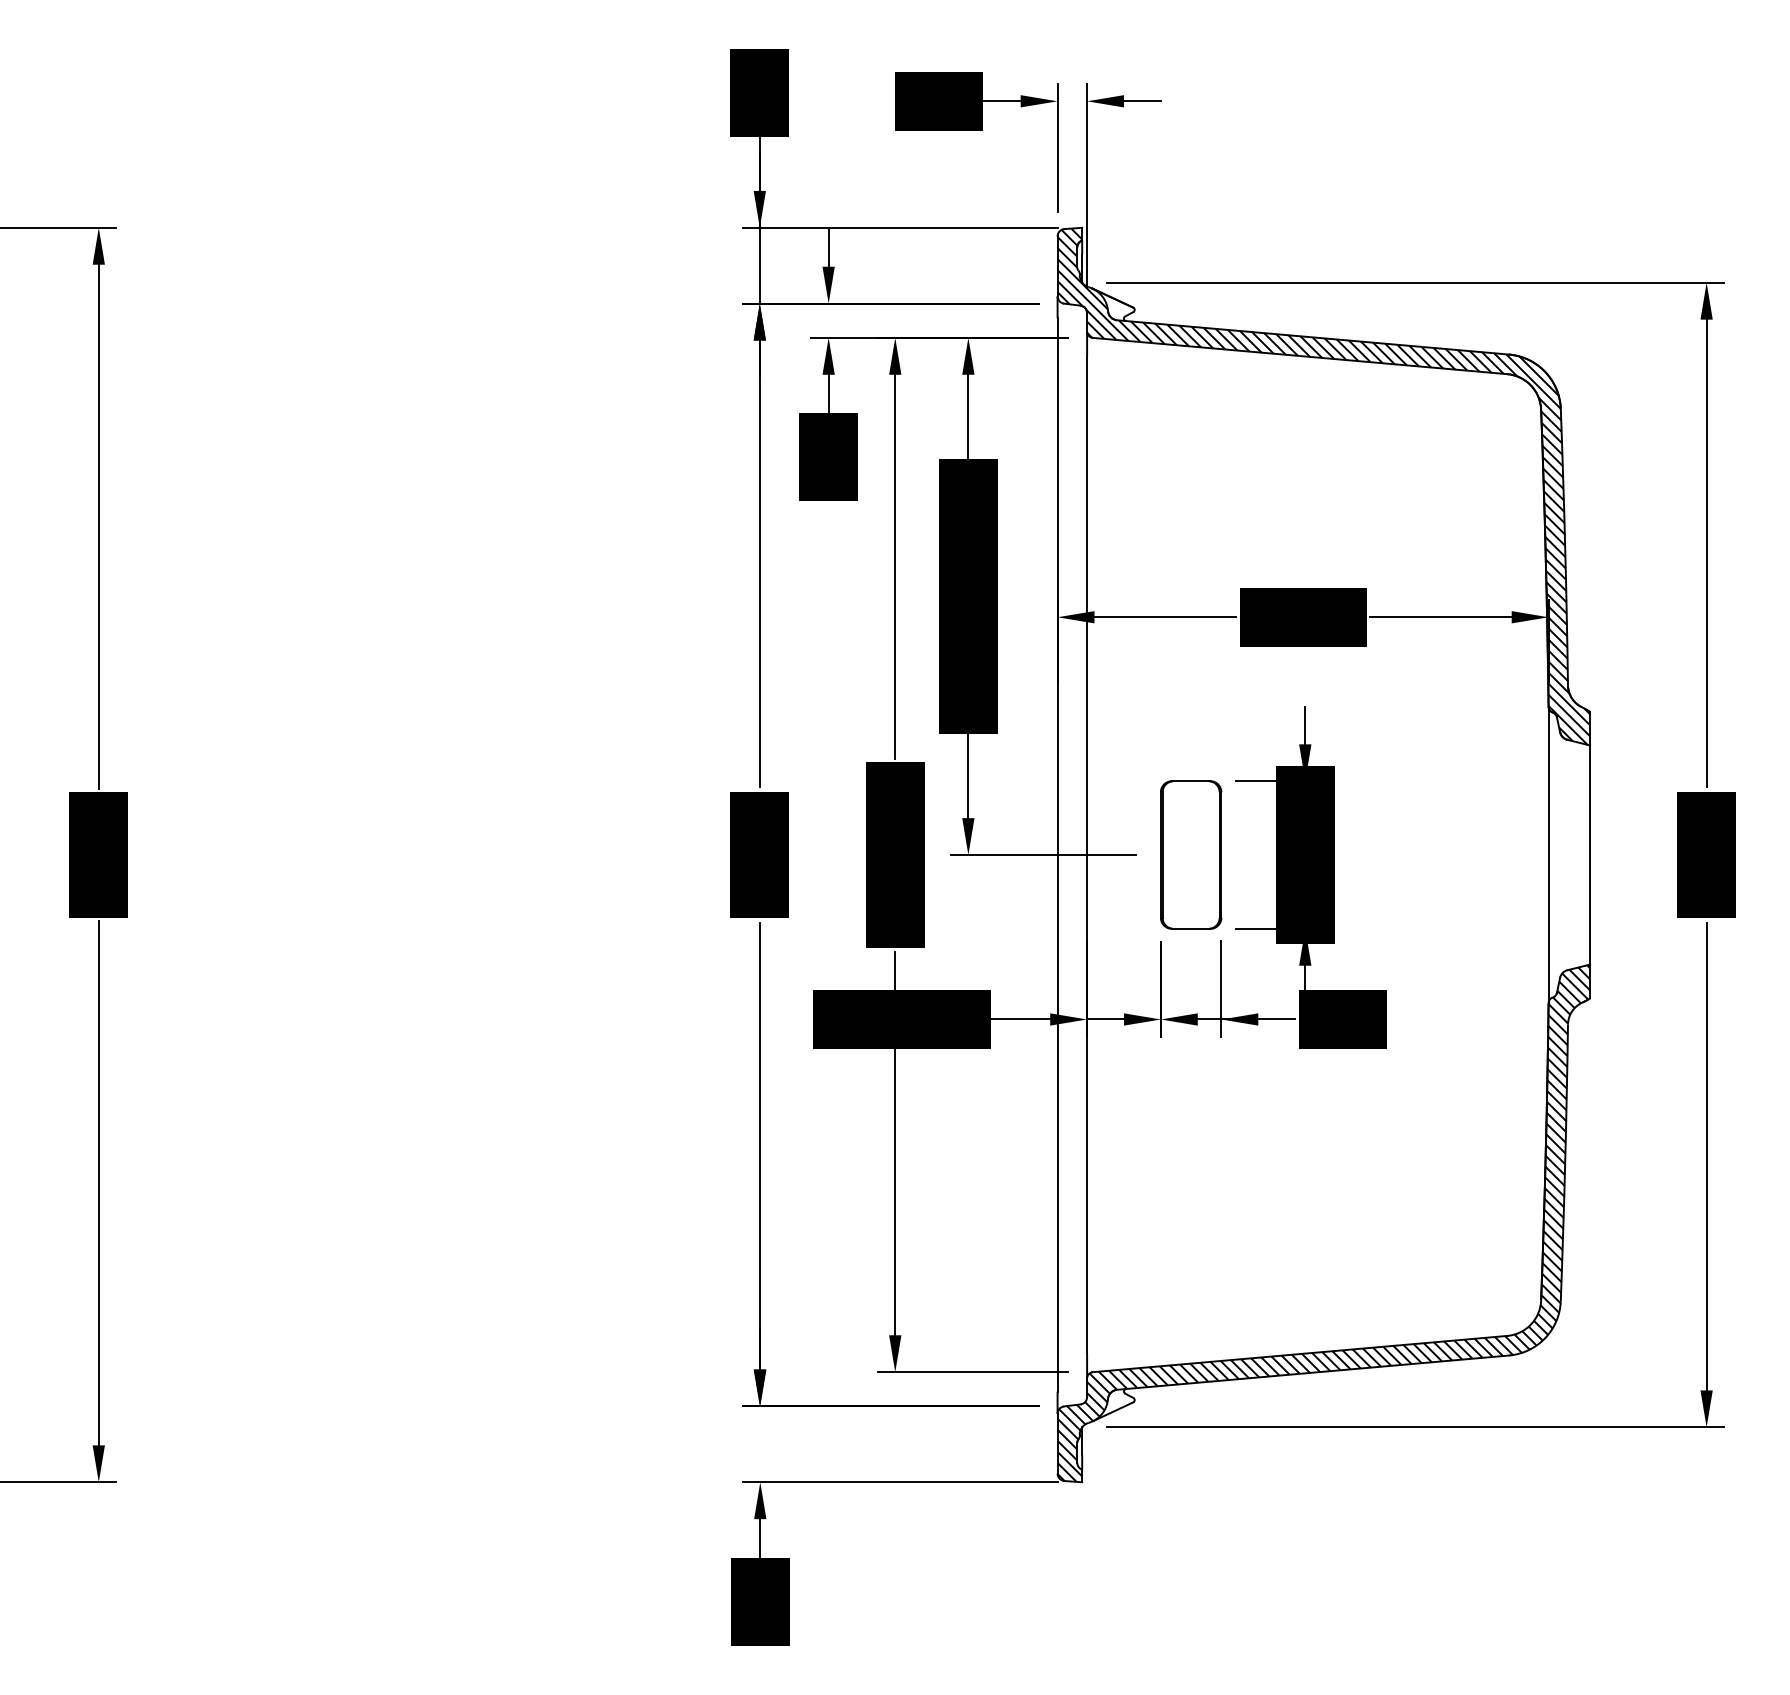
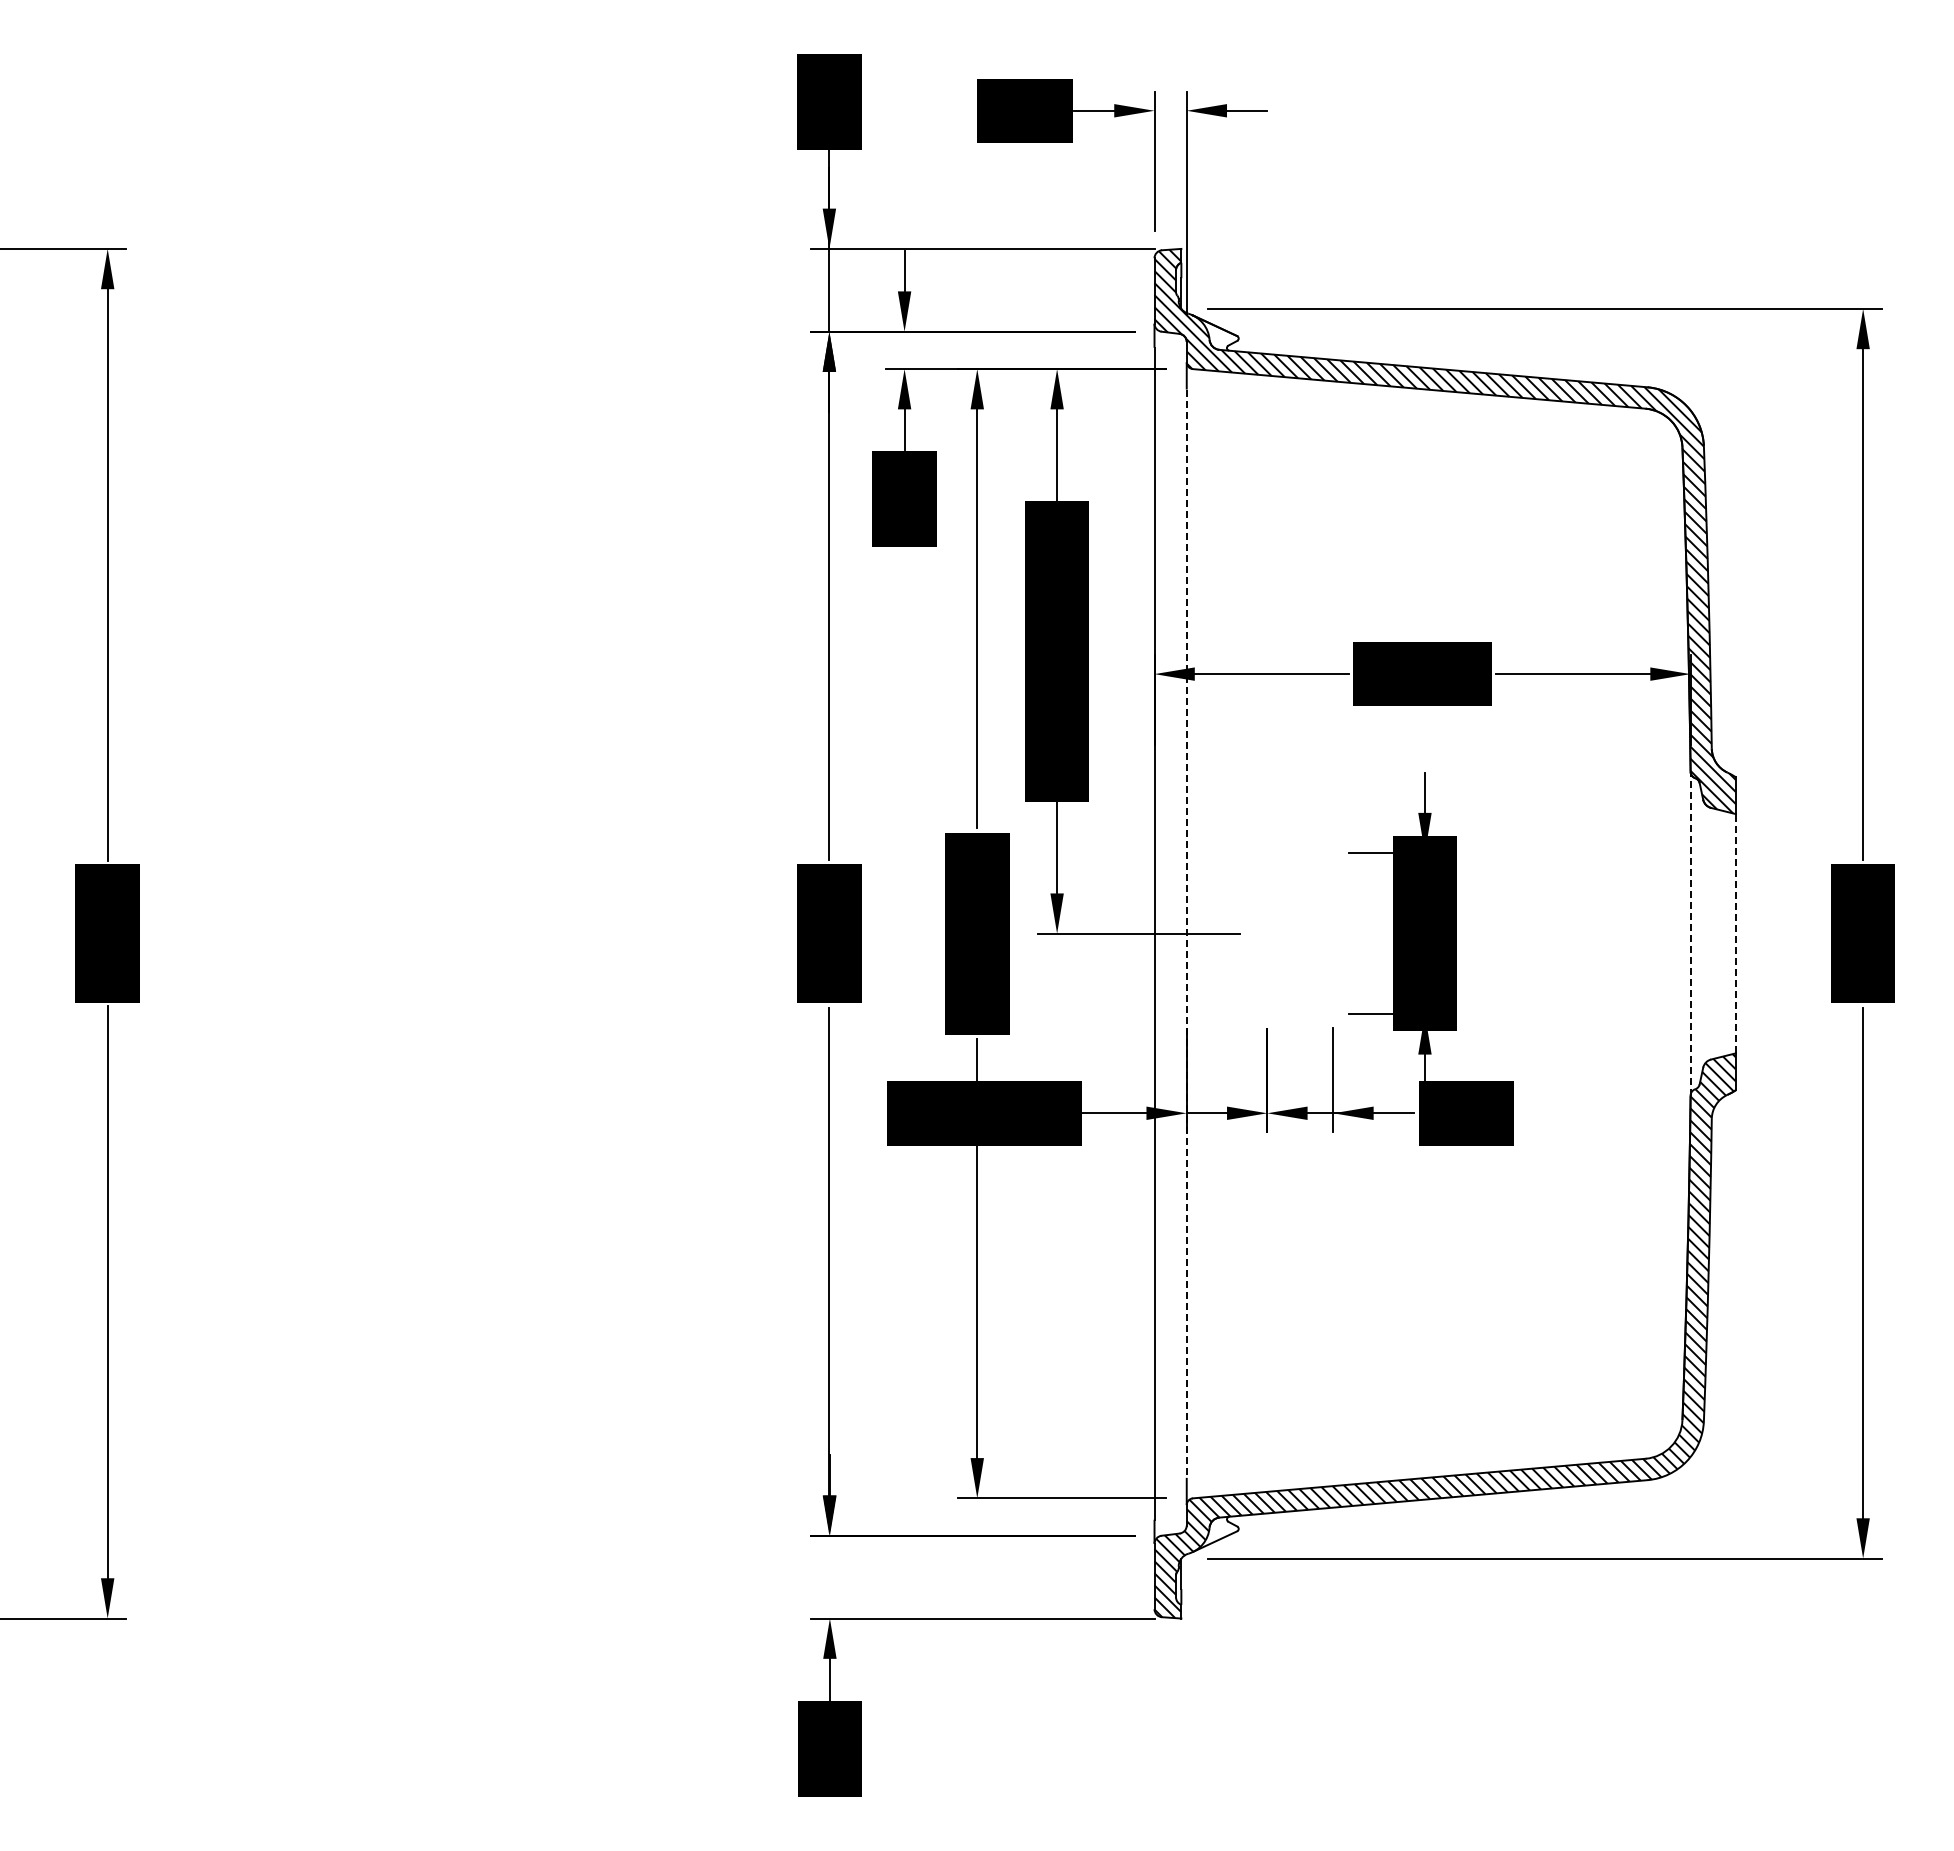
part: (1191, 854) -> (1300, 933), removed
line: (1548, 854) -> (1690, 933), solid -> dashed
line: (1589, 854) -> (1735, 933), solid -> dashed
line: (1086, 855) -> (1186, 934), solid -> dashed

